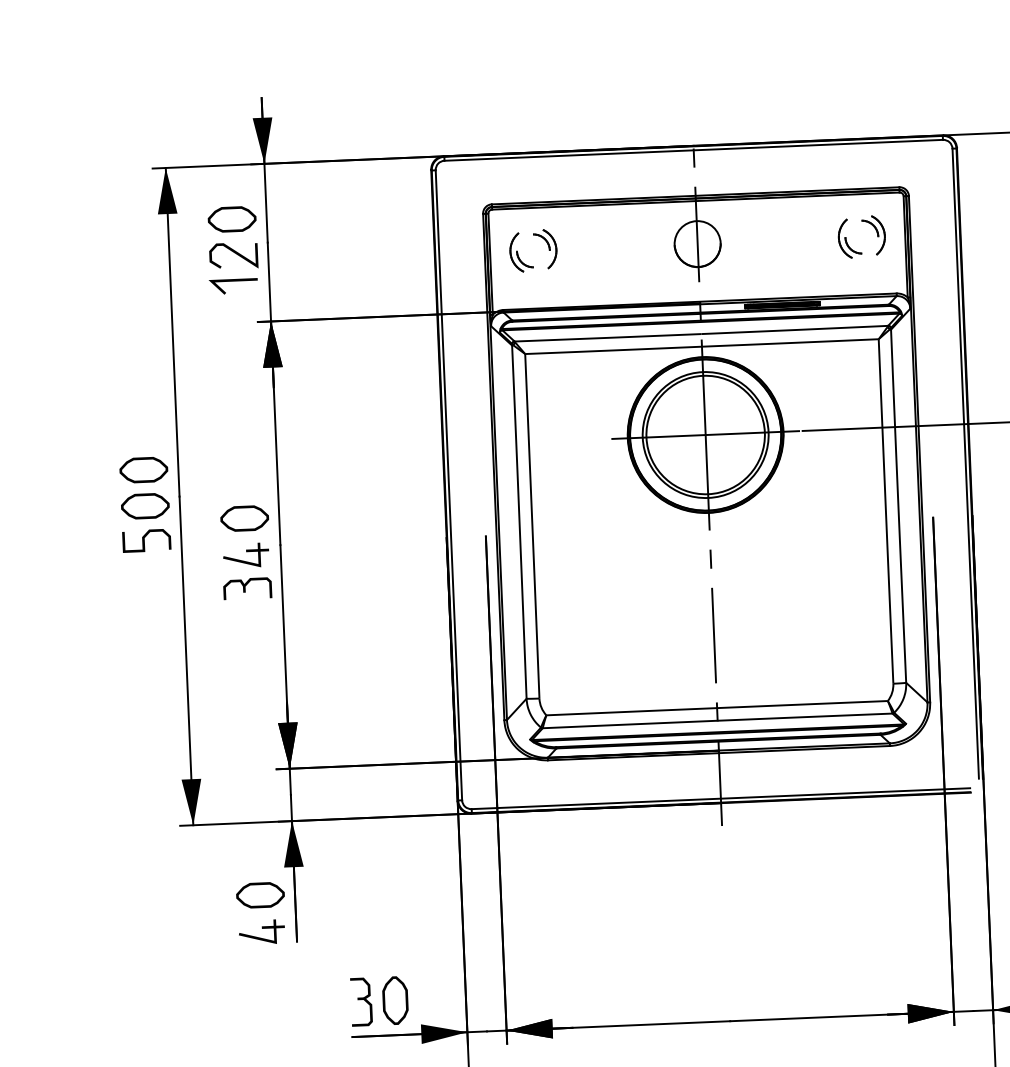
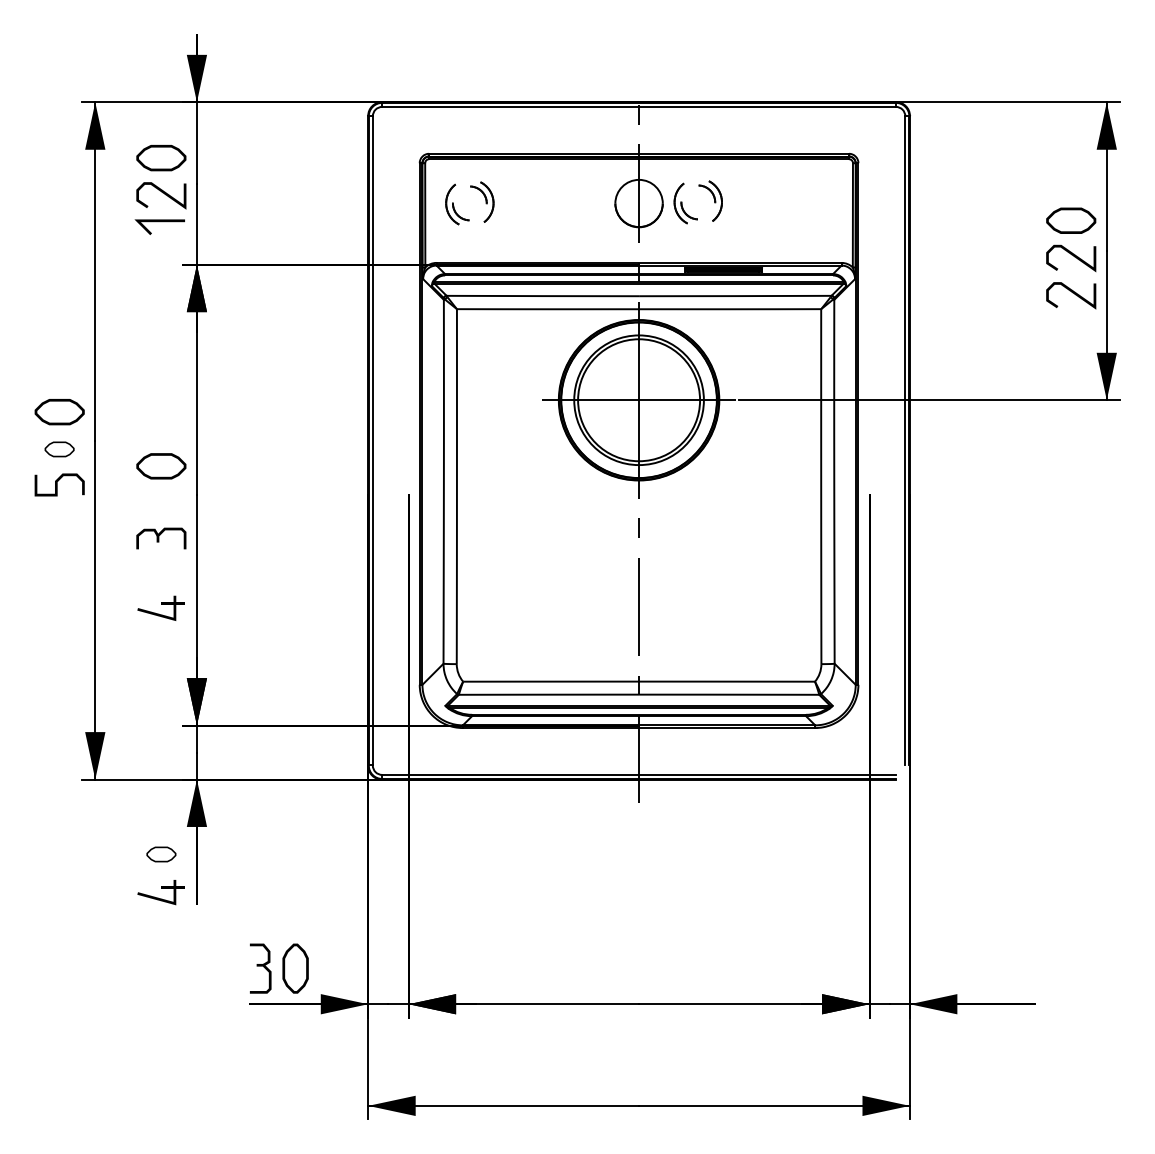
part: (847, 242) -> (683, 207), moved
part: (145, 506) -> (59, 449), size x0.6
part: (245, 554) -> (160, 607), moved
part: (260, 895) -> (161, 854), size x0.6

